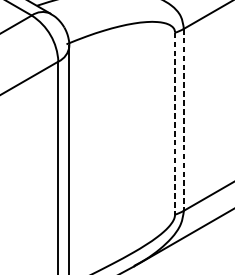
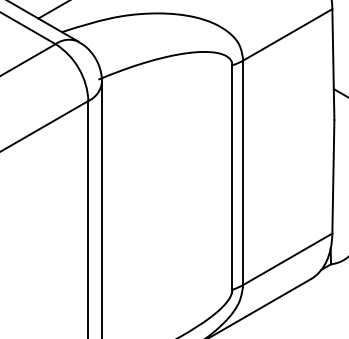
line: (184, 120) -> (243, 173), dashed -> solid
line: (175, 124) -> (232, 178), dashed -> solid

